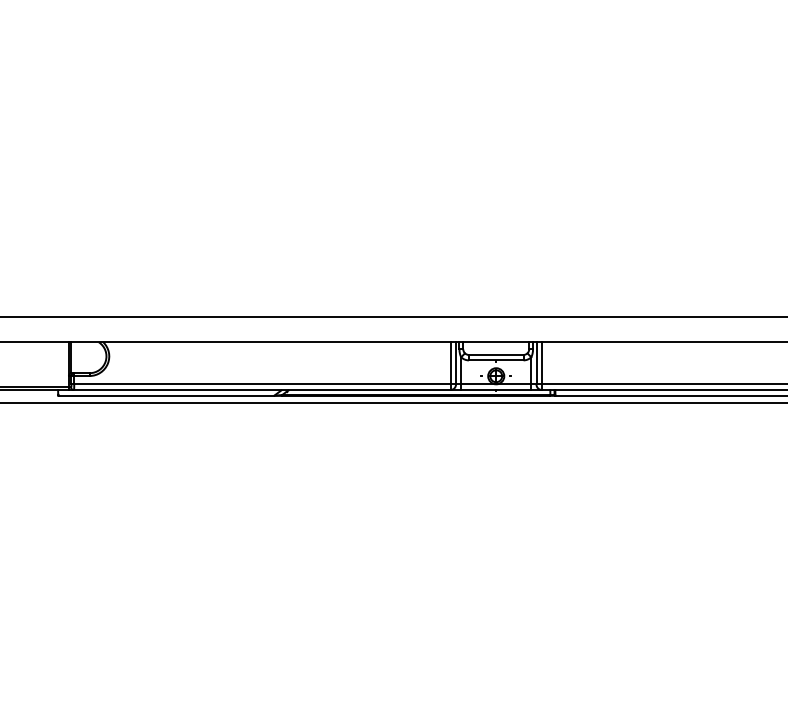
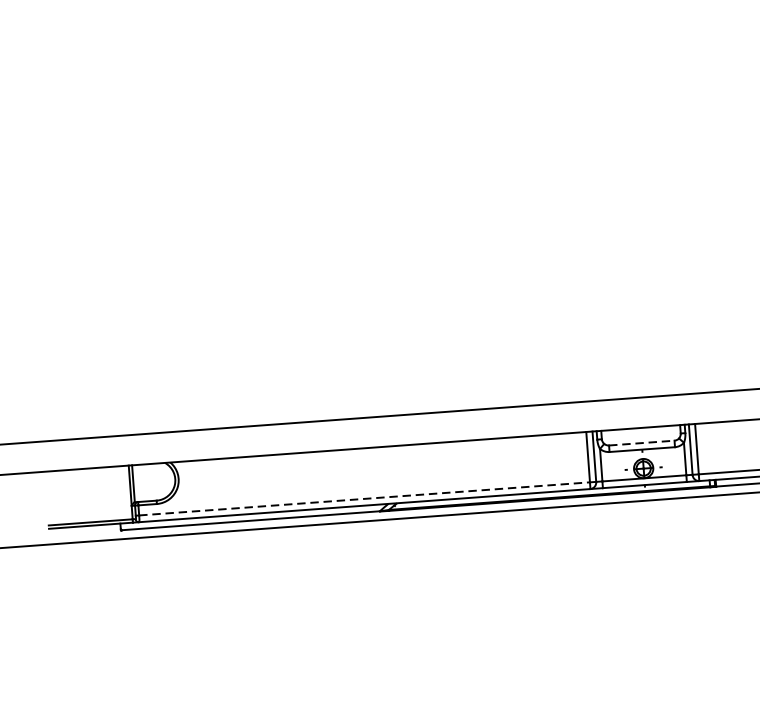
line: (496, 354) -> (642, 442), solid -> dashed
line: (263, 384) -> (365, 498), solid -> dashed

